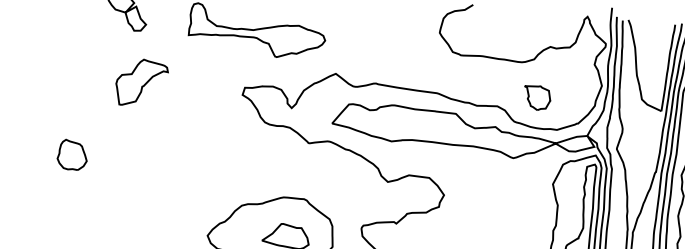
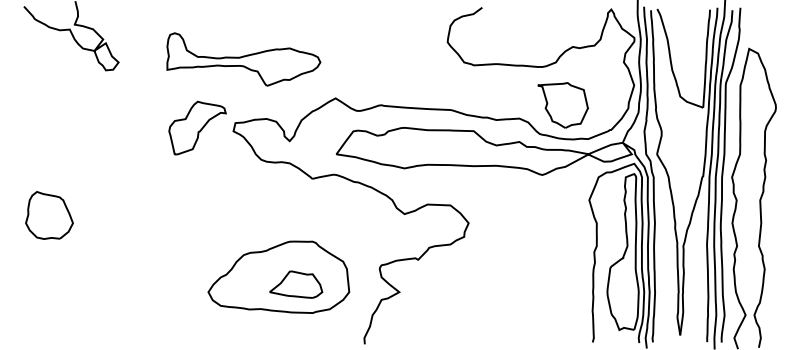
part: (141, 82) -> (197, 127), moved
part: (536, 98) -> (562, 105), size x1.67
part: (72, 155) -> (49, 215), size x1.43

